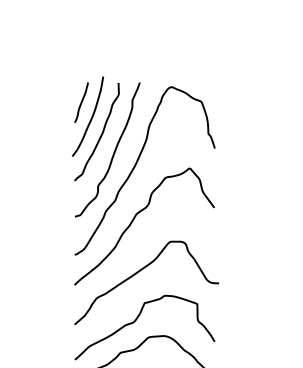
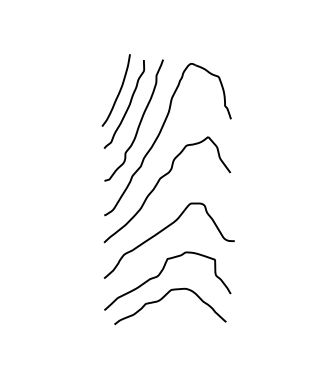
line: (81, 102) -> (110, 77), removed

